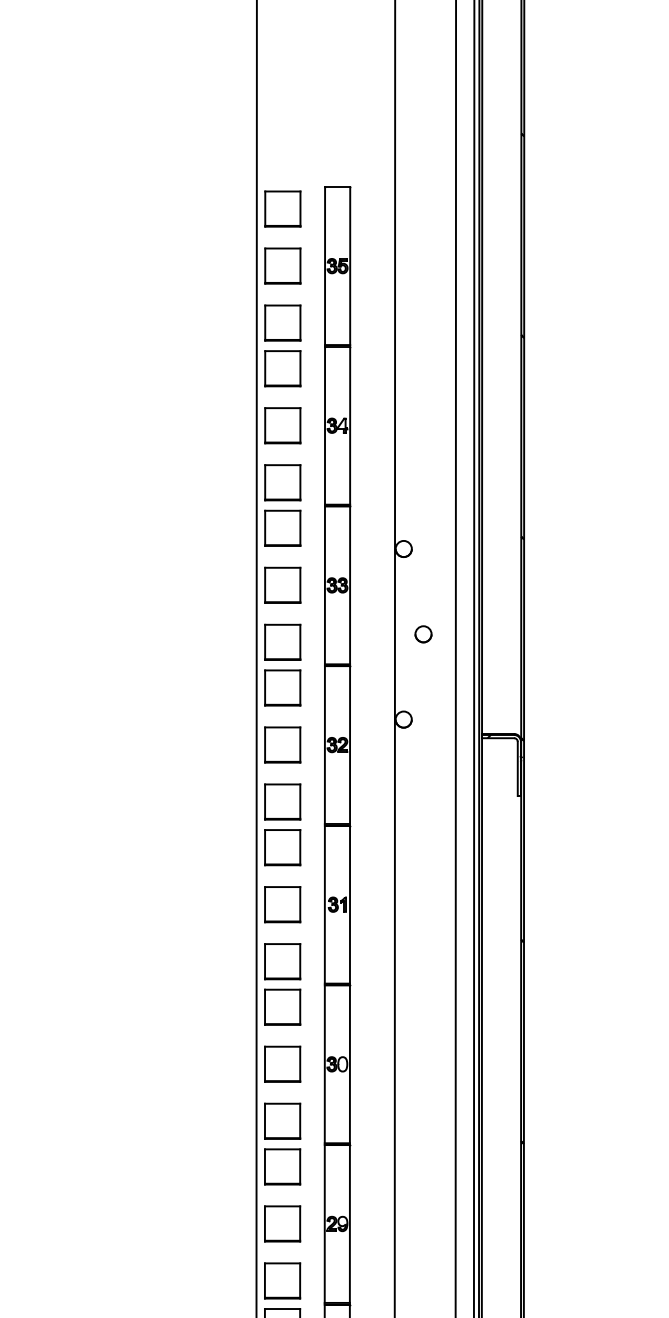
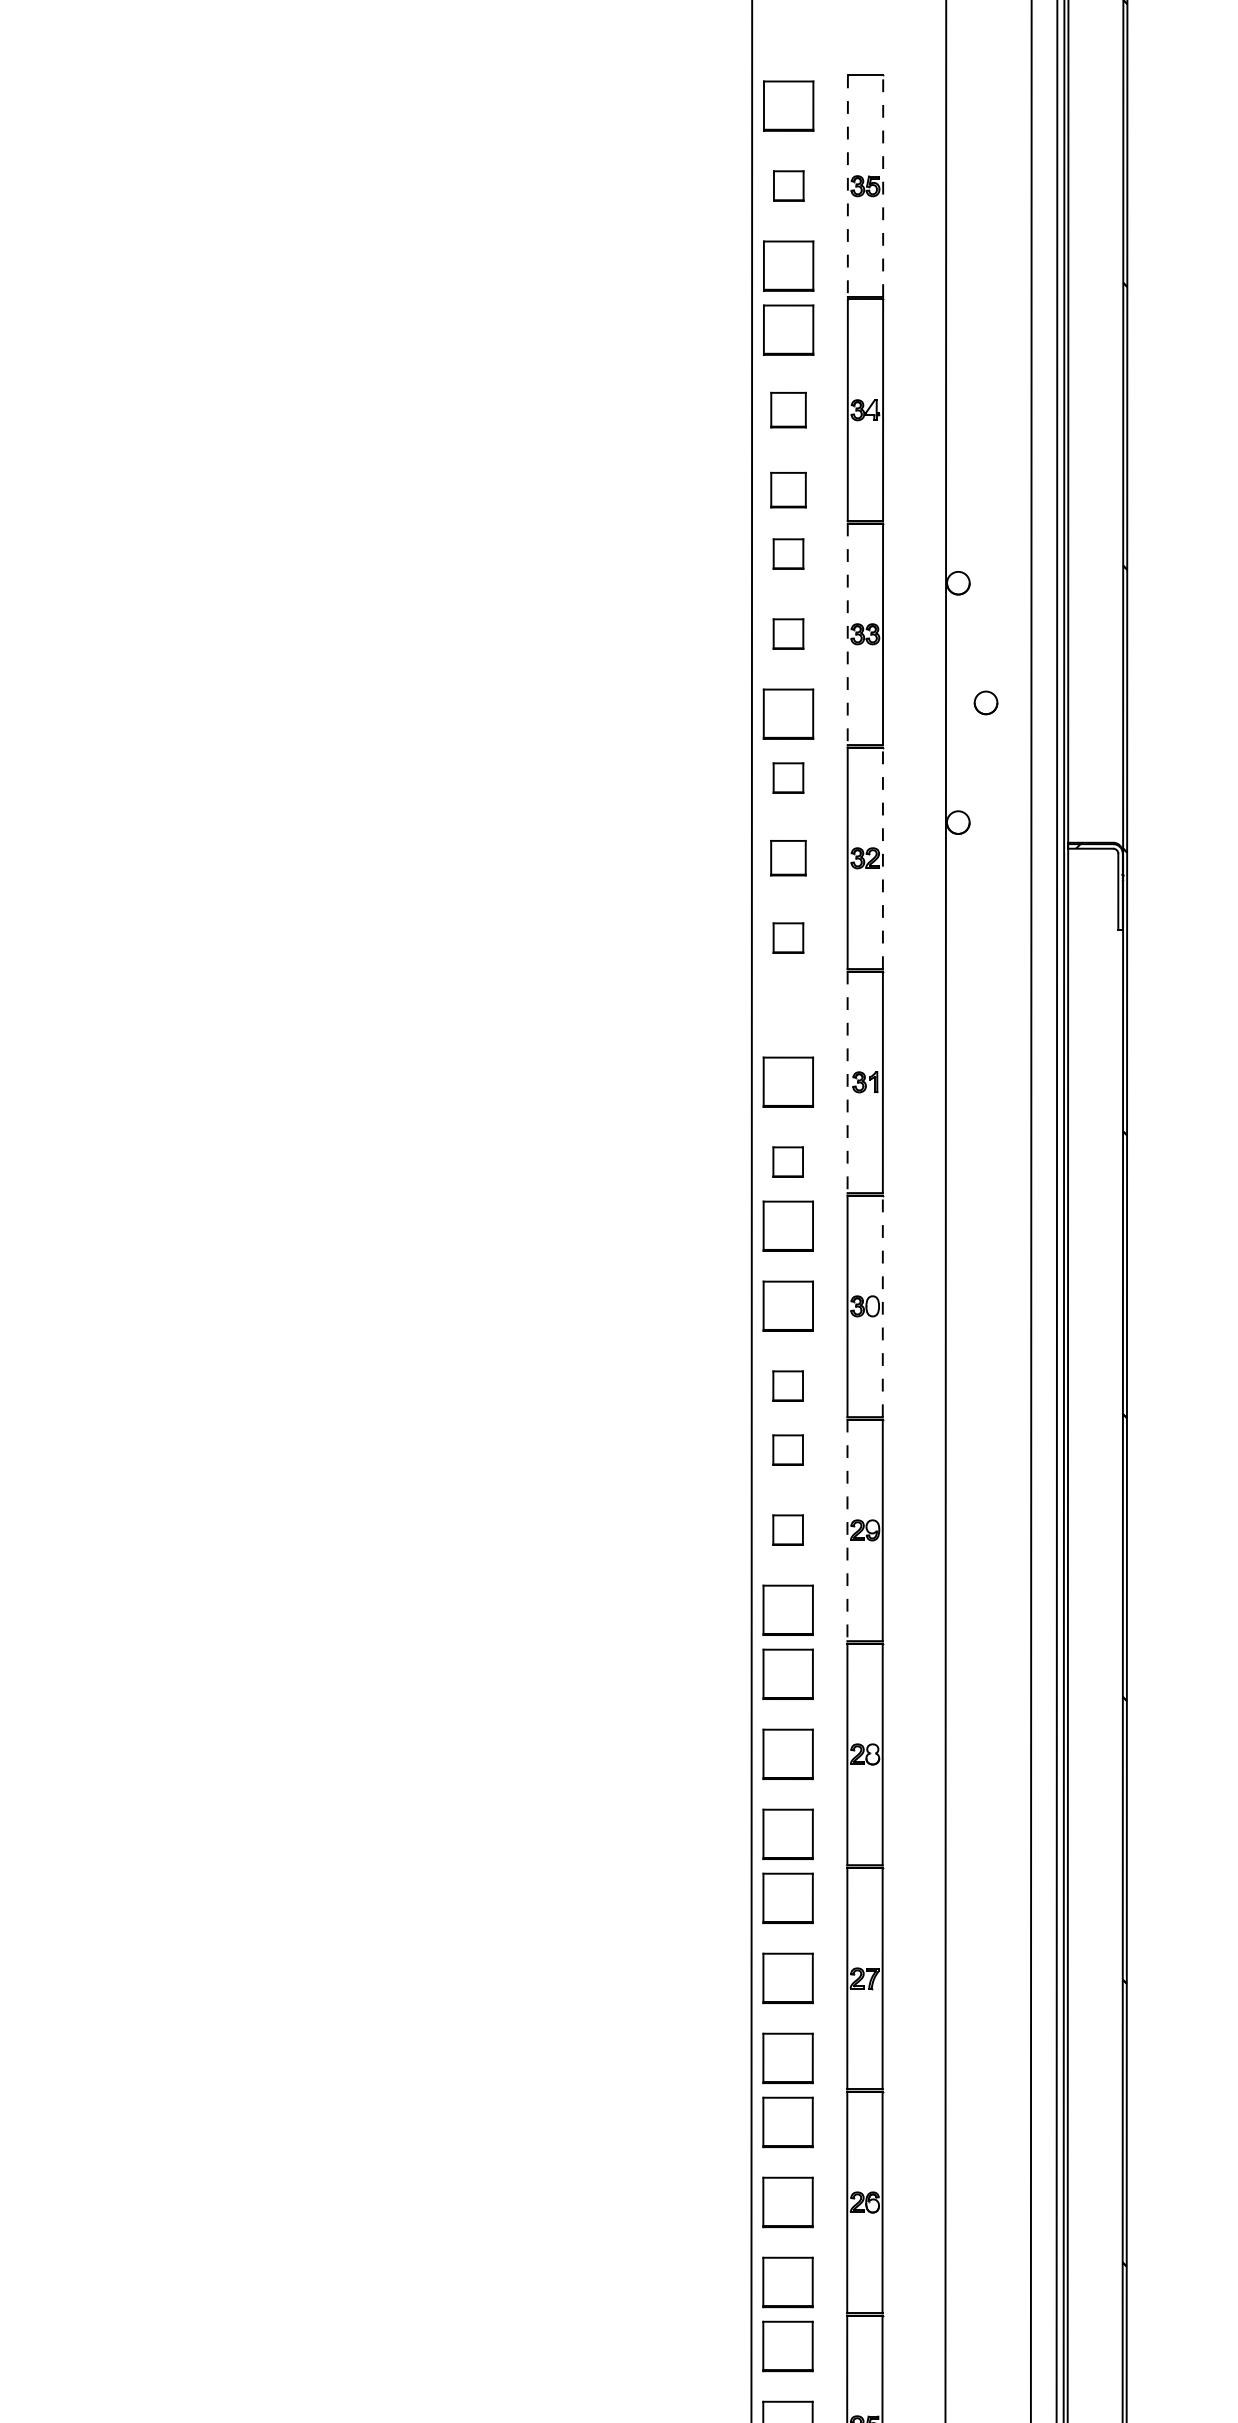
part: (282, 265) -> (788, 185), size x0.6
line: (324, 266) -> (847, 186), solid -> dashed
line: (350, 266) -> (883, 186), solid -> dashed
part: (282, 425) -> (788, 409), size x0.7
part: (282, 482) -> (788, 489), size x0.7
part: (282, 527) -> (788, 553), size x0.6
part: (282, 584) -> (788, 633), size x0.6
line: (324, 585) -> (847, 634), solid -> dashed
part: (282, 687) -> (788, 777), size x0.6
part: (282, 744) -> (788, 857), size x0.7
line: (349, 745) -> (882, 858), solid -> dashed
part: (282, 801) -> (788, 937), size x0.6
part: (282, 847) -> (788, 1001), removed
line: (324, 904) -> (847, 1082), solid -> dashed
part: (282, 961) -> (787, 1161), size x0.6
line: (349, 1064) -> (882, 1306), solid -> dashed
part: (282, 1120) -> (787, 1385), size x0.6
part: (282, 1166) -> (787, 1449), size x0.6
part: (282, 1223) -> (787, 1529), size x0.6
line: (324, 1224) -> (847, 1530), solid -> dashed

